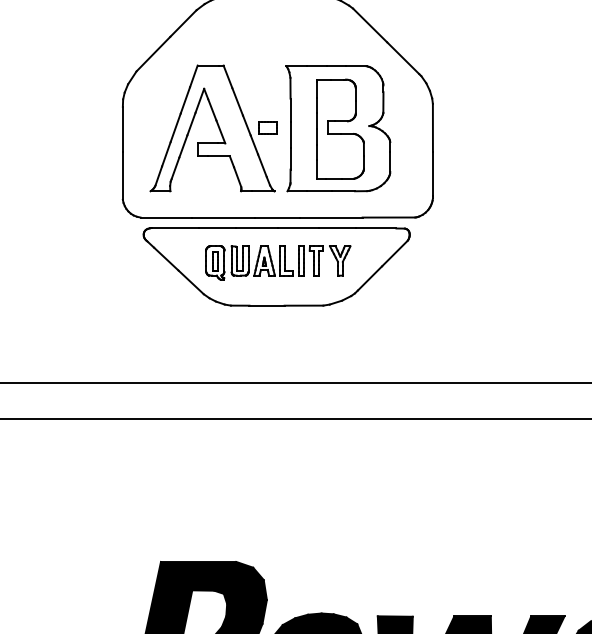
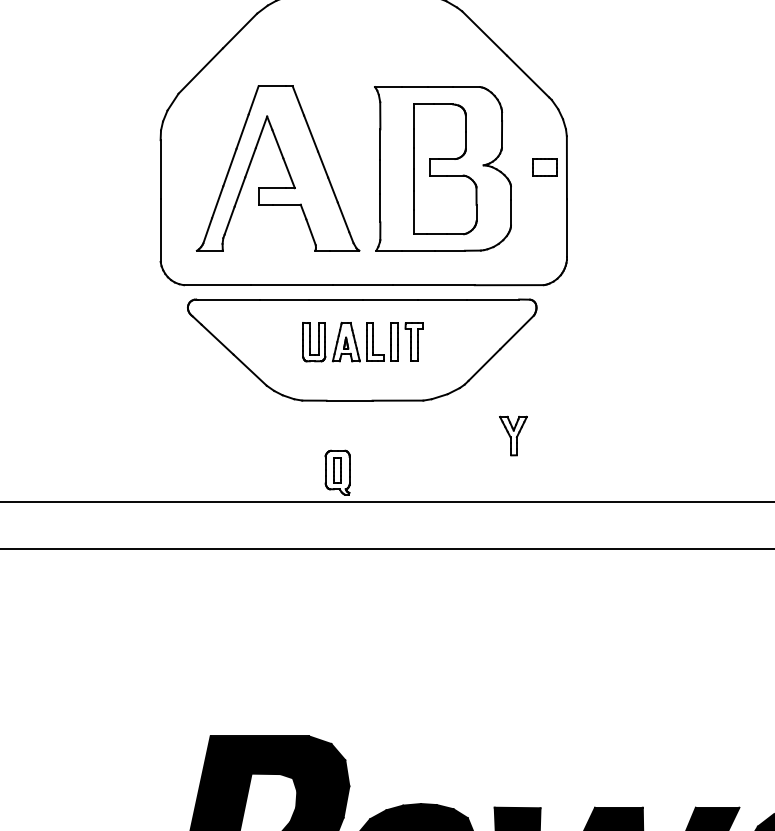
part: (267, 127) -> (544, 167), moved
part: (340, 260) -> (513, 435), moved
part: (215, 262) -> (337, 472), moved

